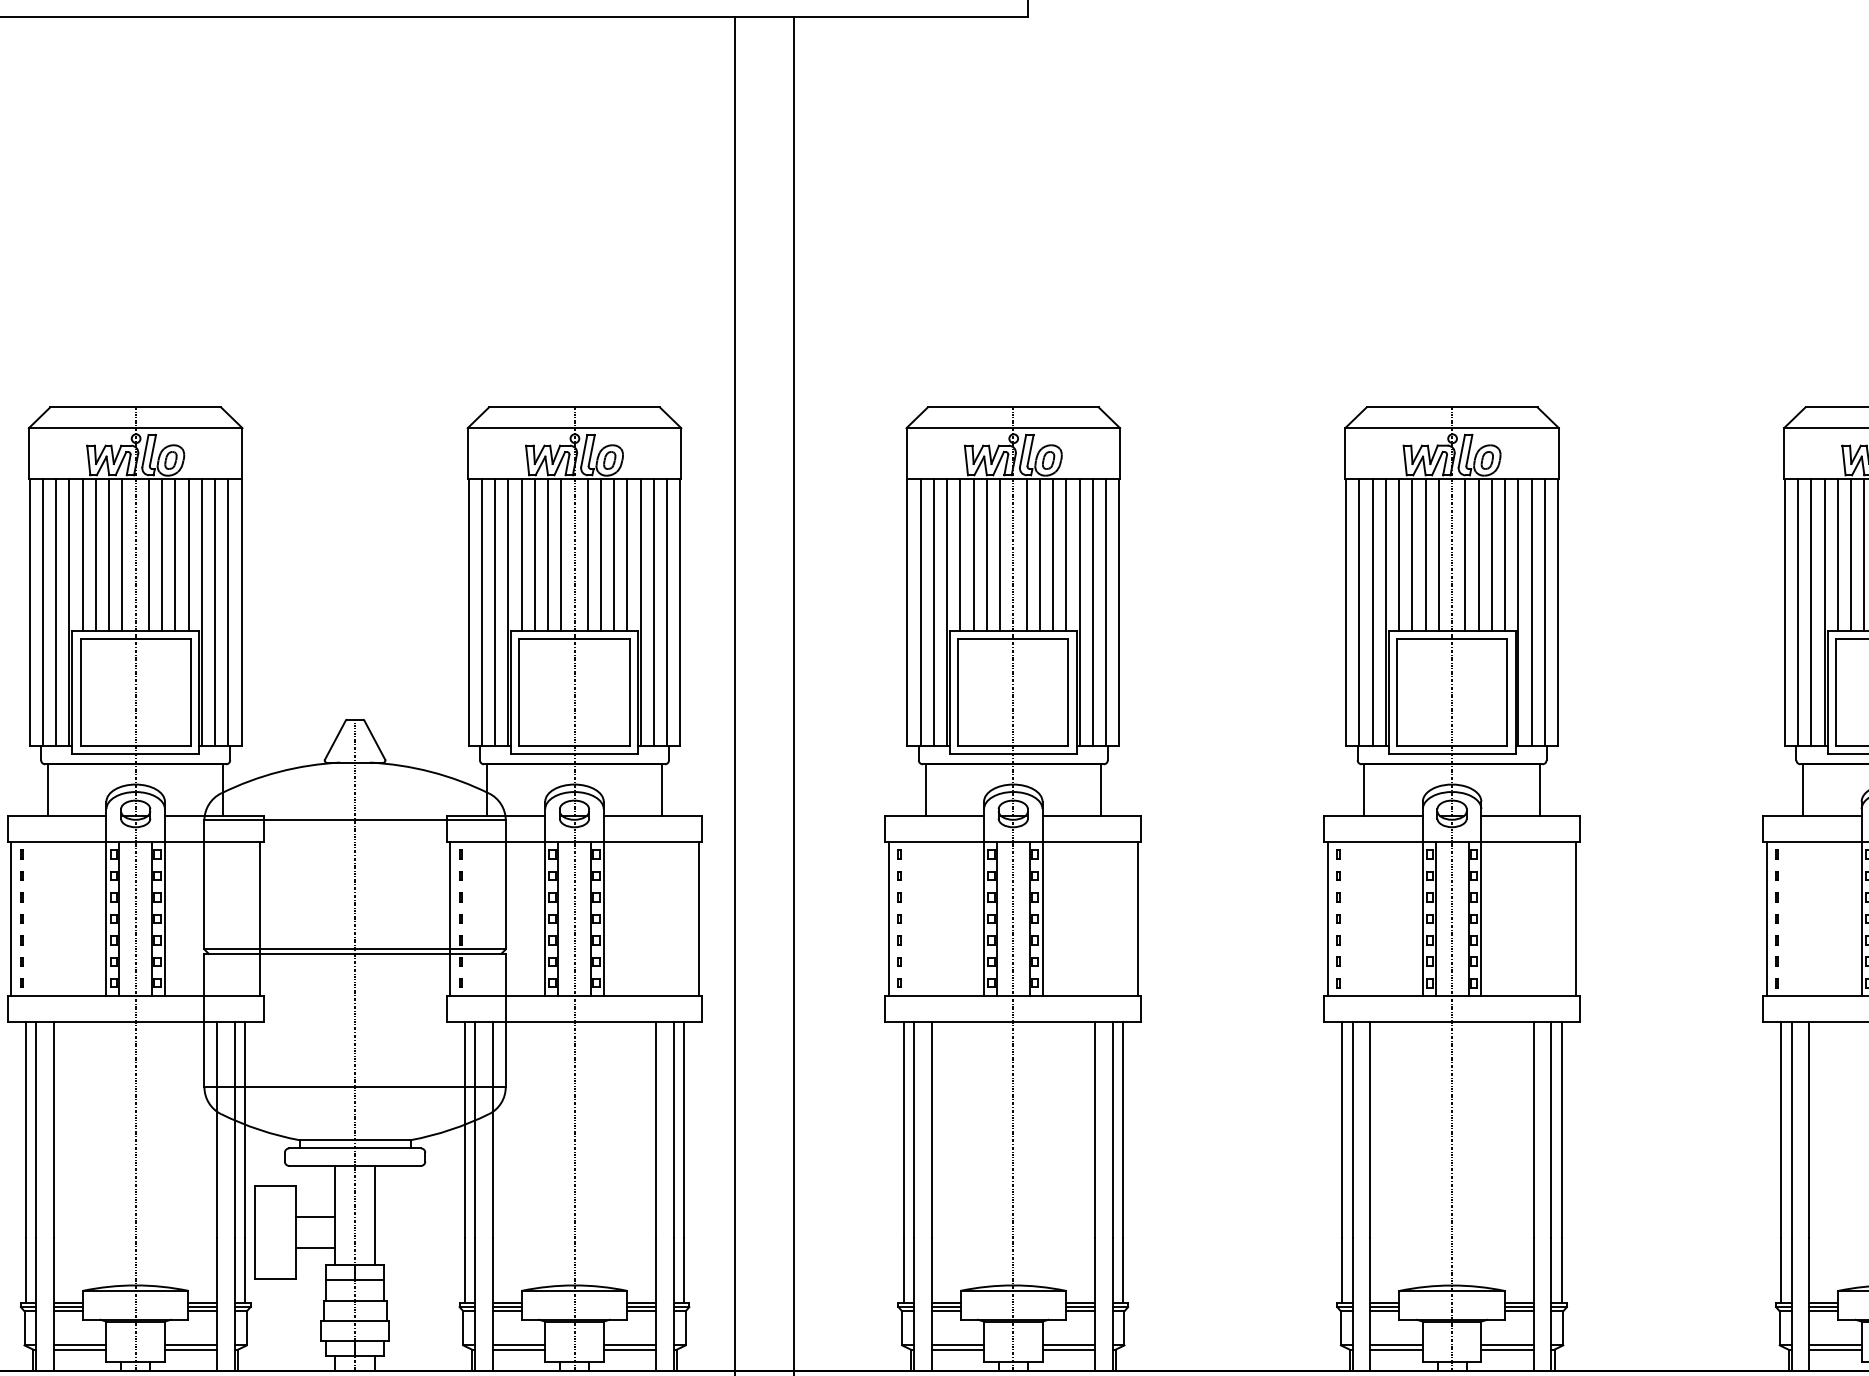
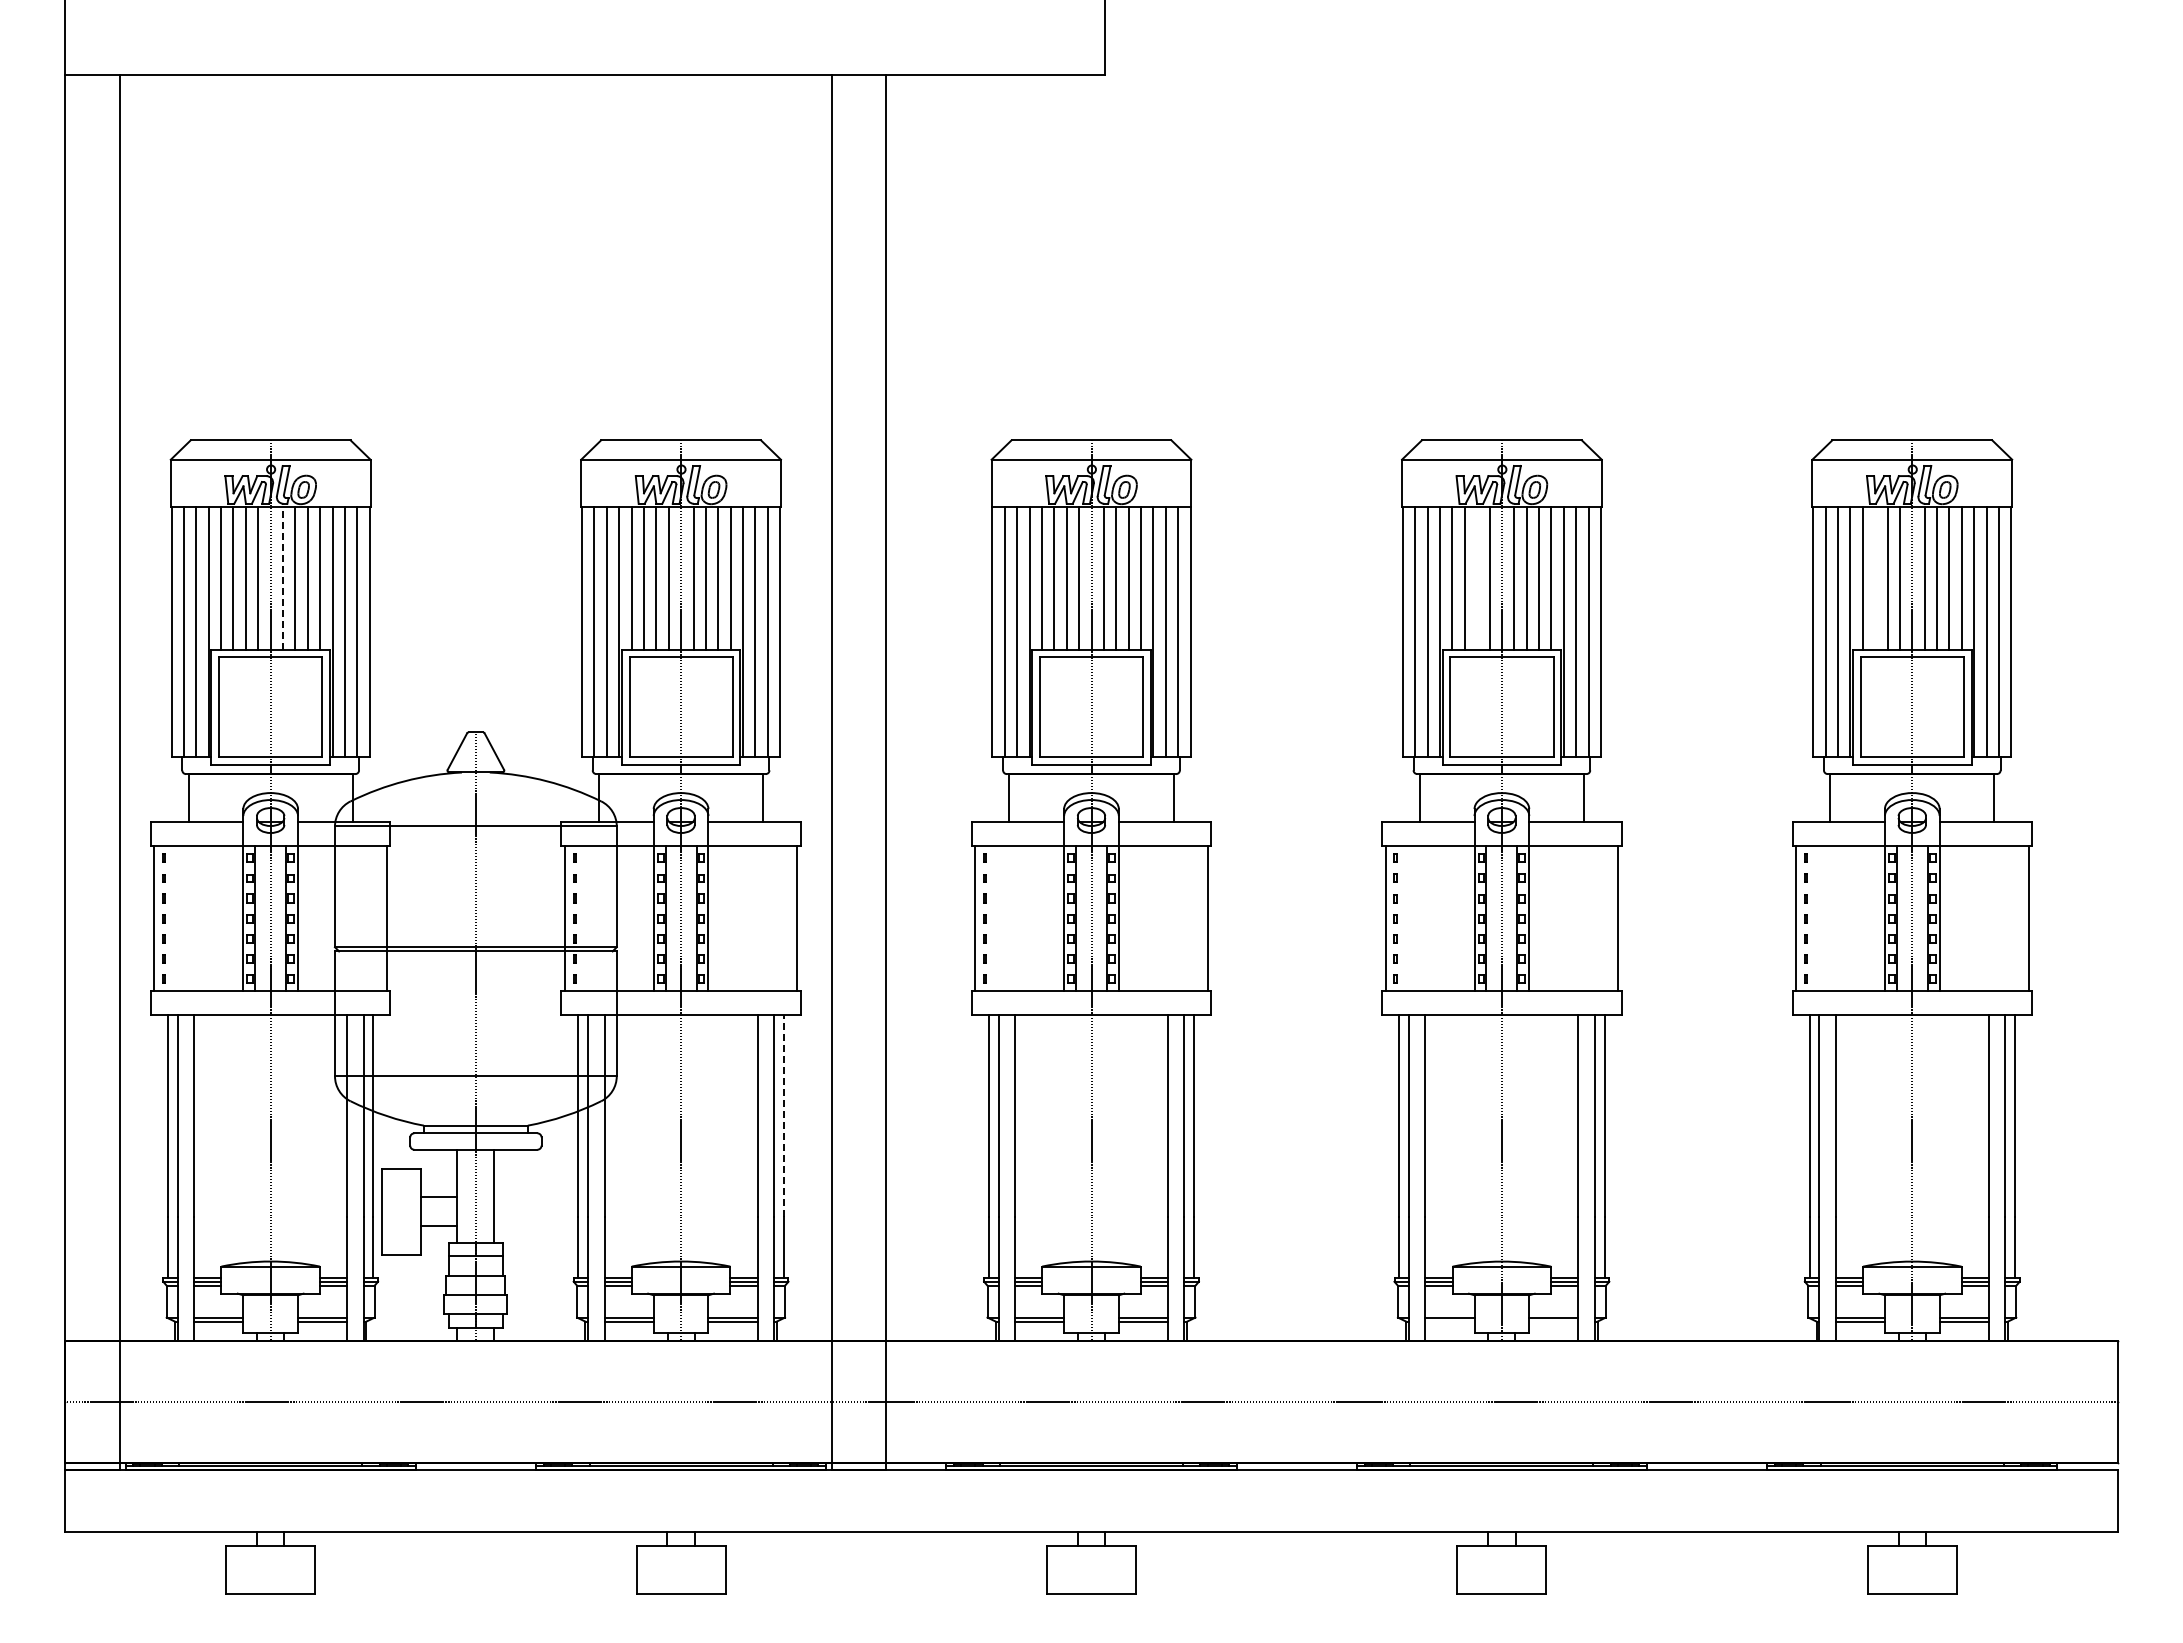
line: (149, 554) -> (283, 577), solid -> dashed
line: (1426, 555) -> (1477, 578), removed
line: (1851, 555) -> (1875, 578), removed
line: (683, 1129) -> (783, 1115), solid -> dashed
line: (1396, 1349) -> (1449, 1321), removed
line: (1507, 1349) -> (1553, 1321), removed

